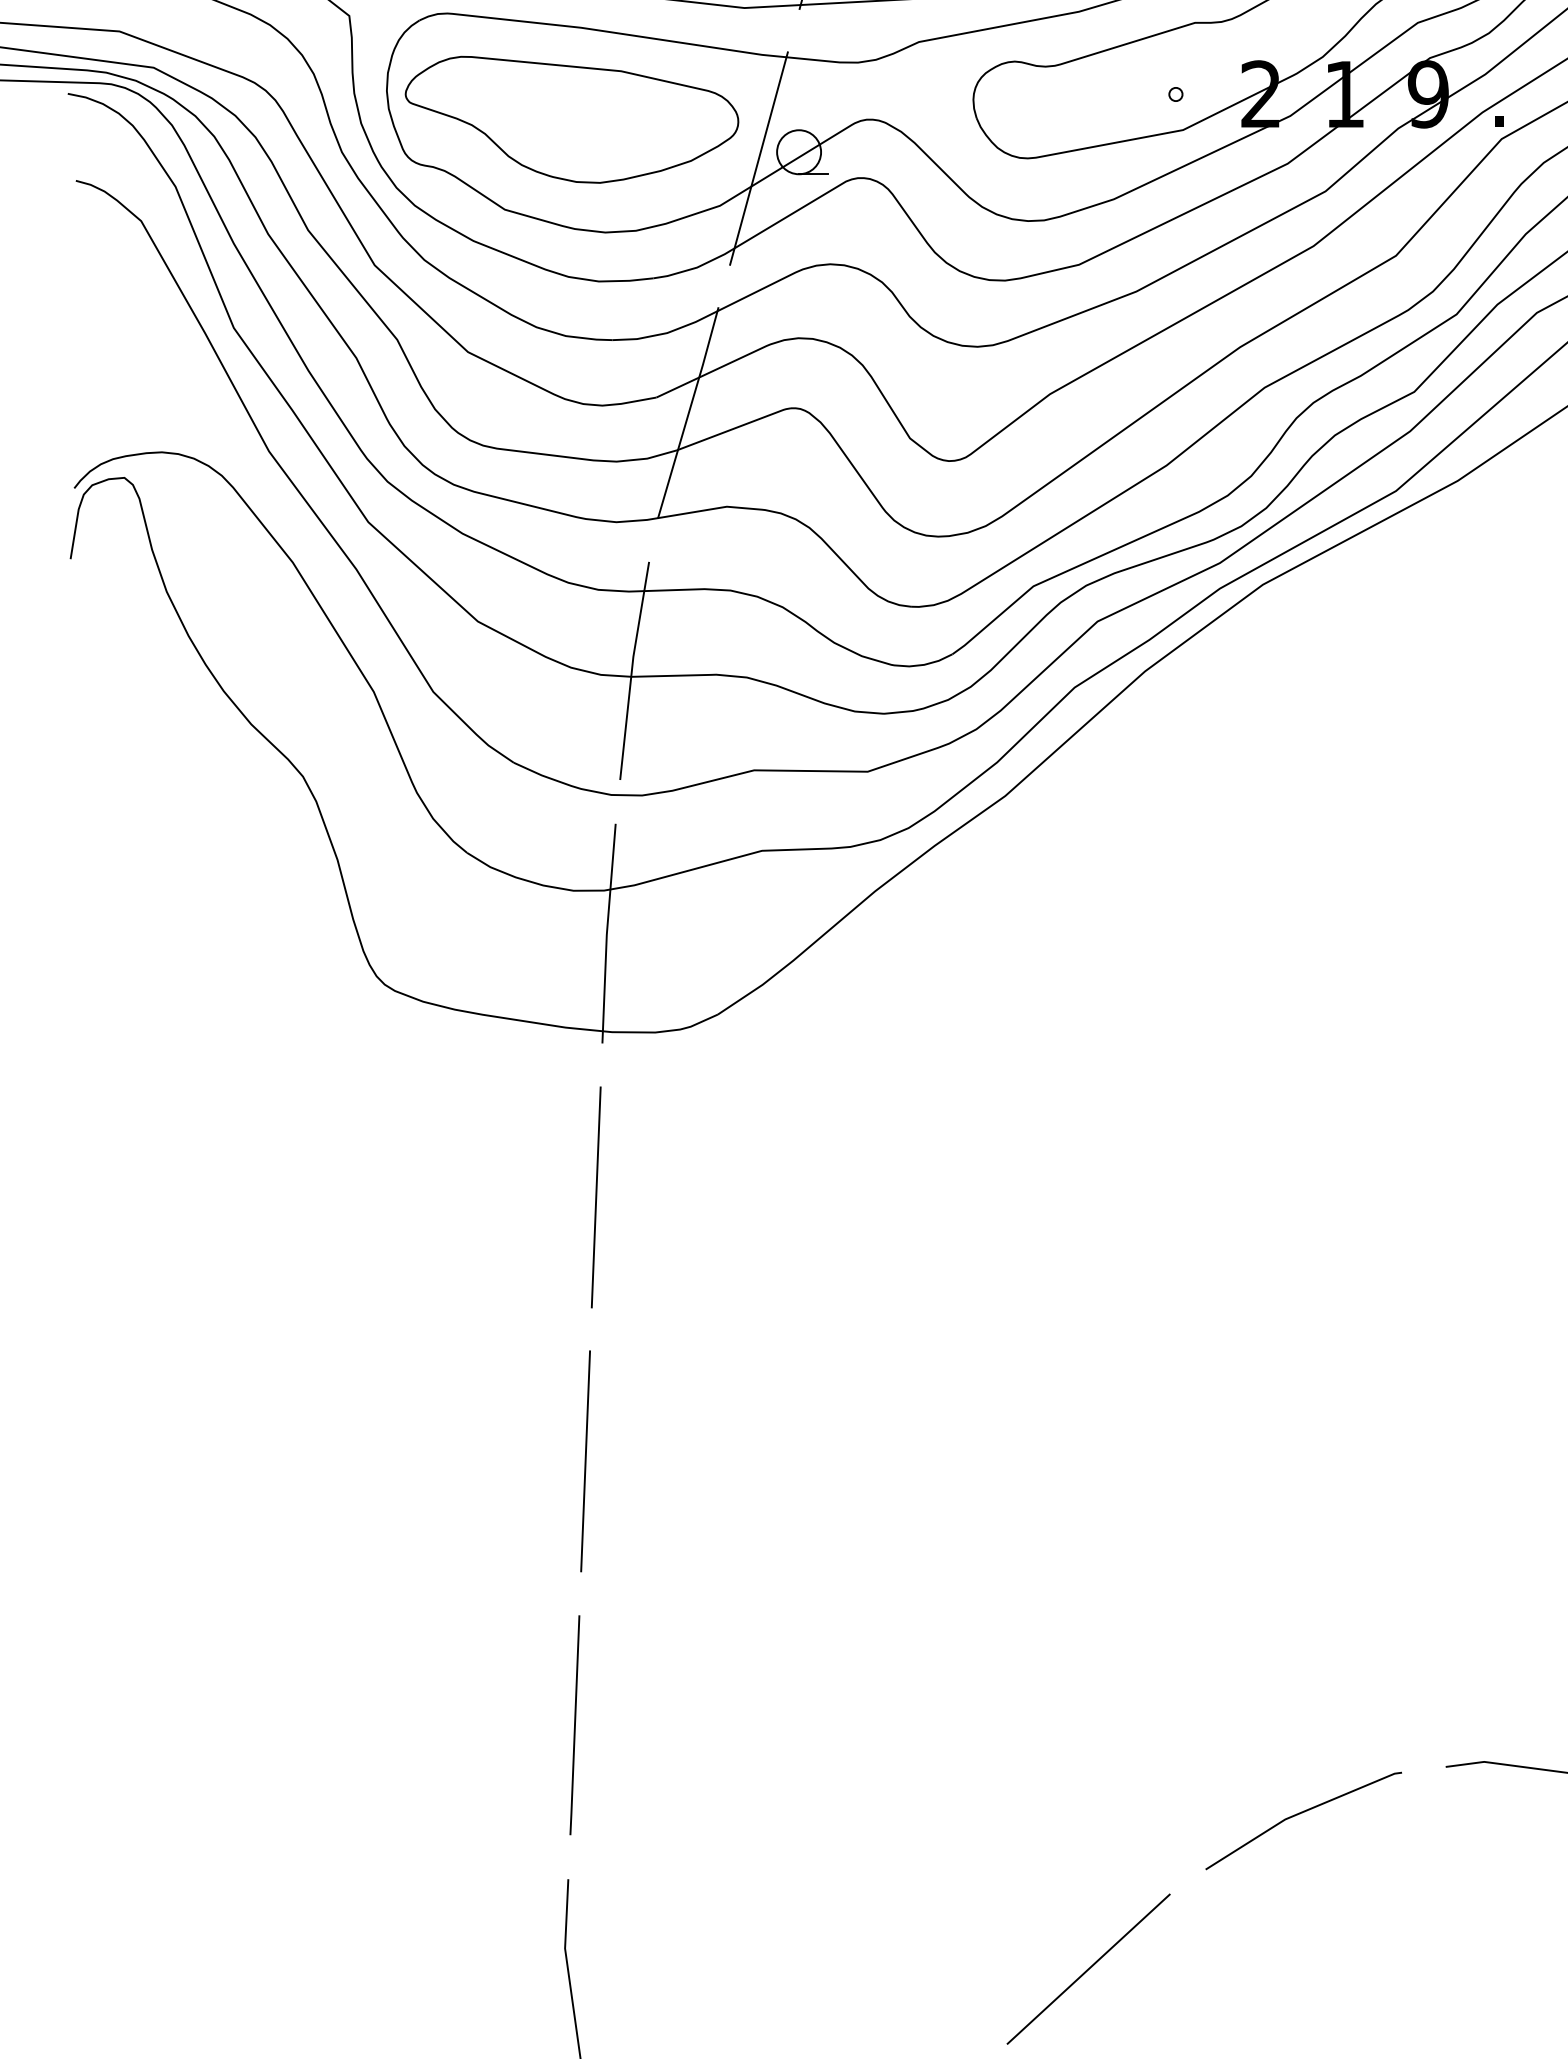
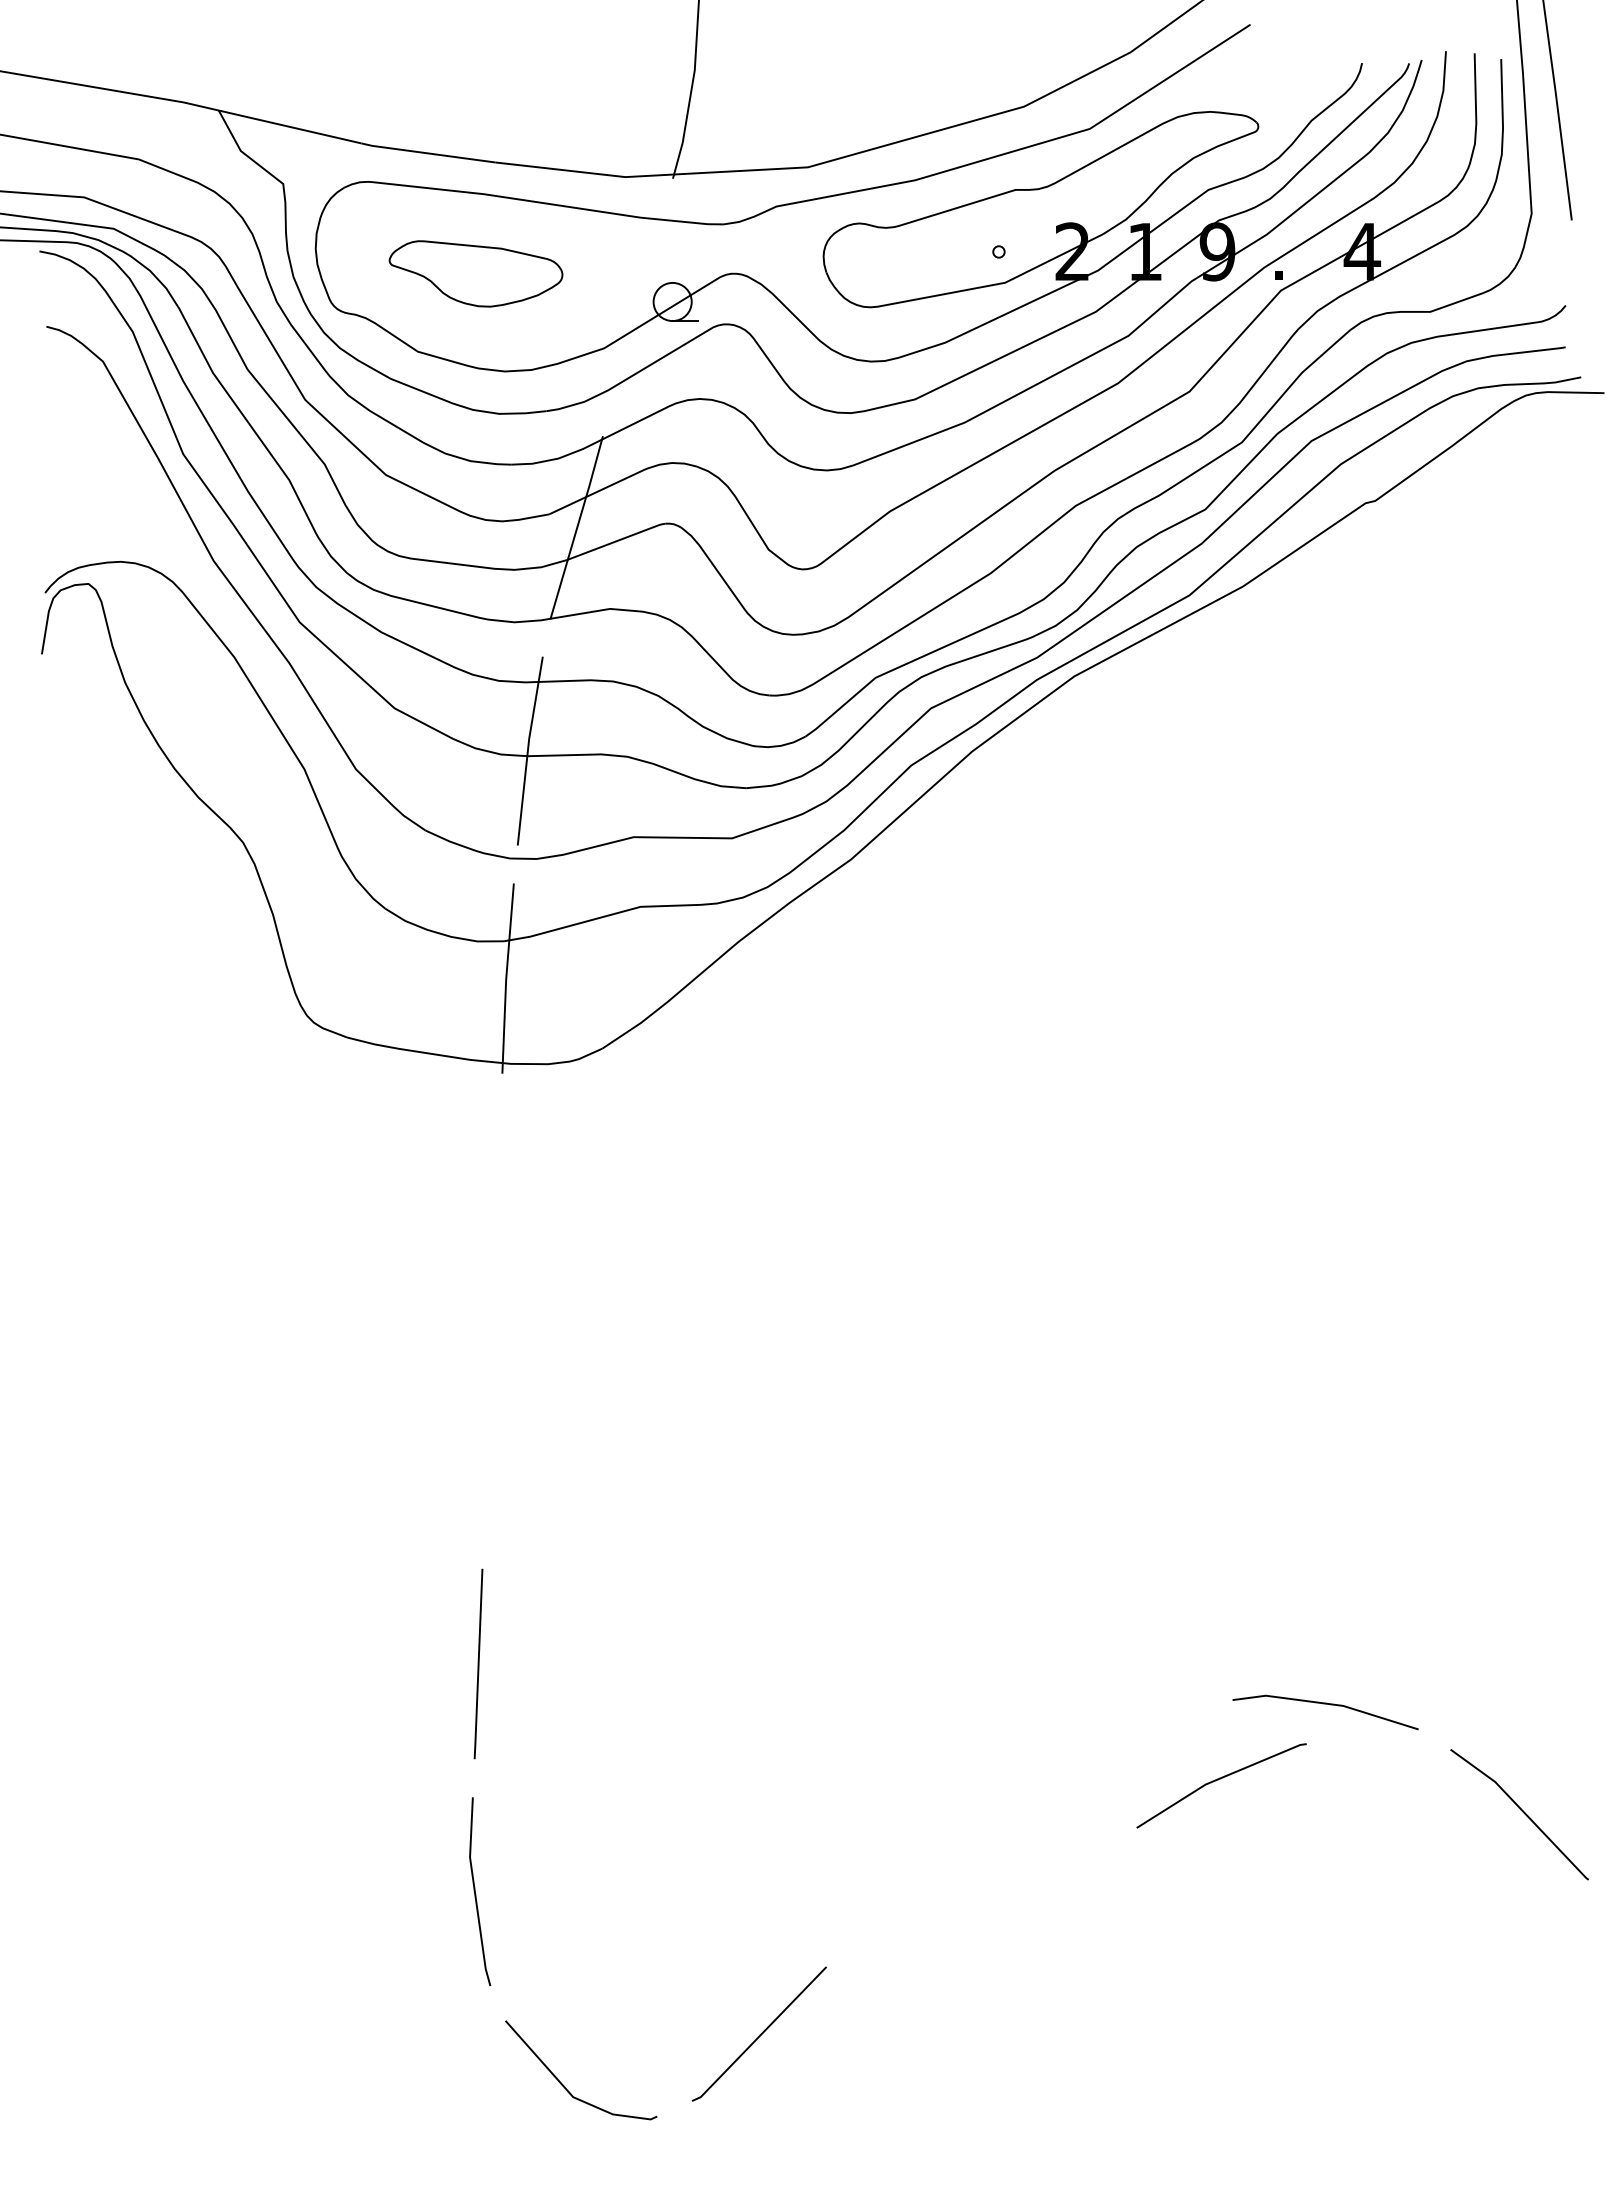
part: (571, 119) -> (475, 273), size x0.6
line: (758, 158) -> (637, 307), removed
line: (595, 1196) -> (496, 1206), removed
line: (585, 1461) -> (487, 1435), removed
line: (1300, 1814) -> (1218, 1780), moved
line: (1088, 1968) -> (923, 1874), removed

